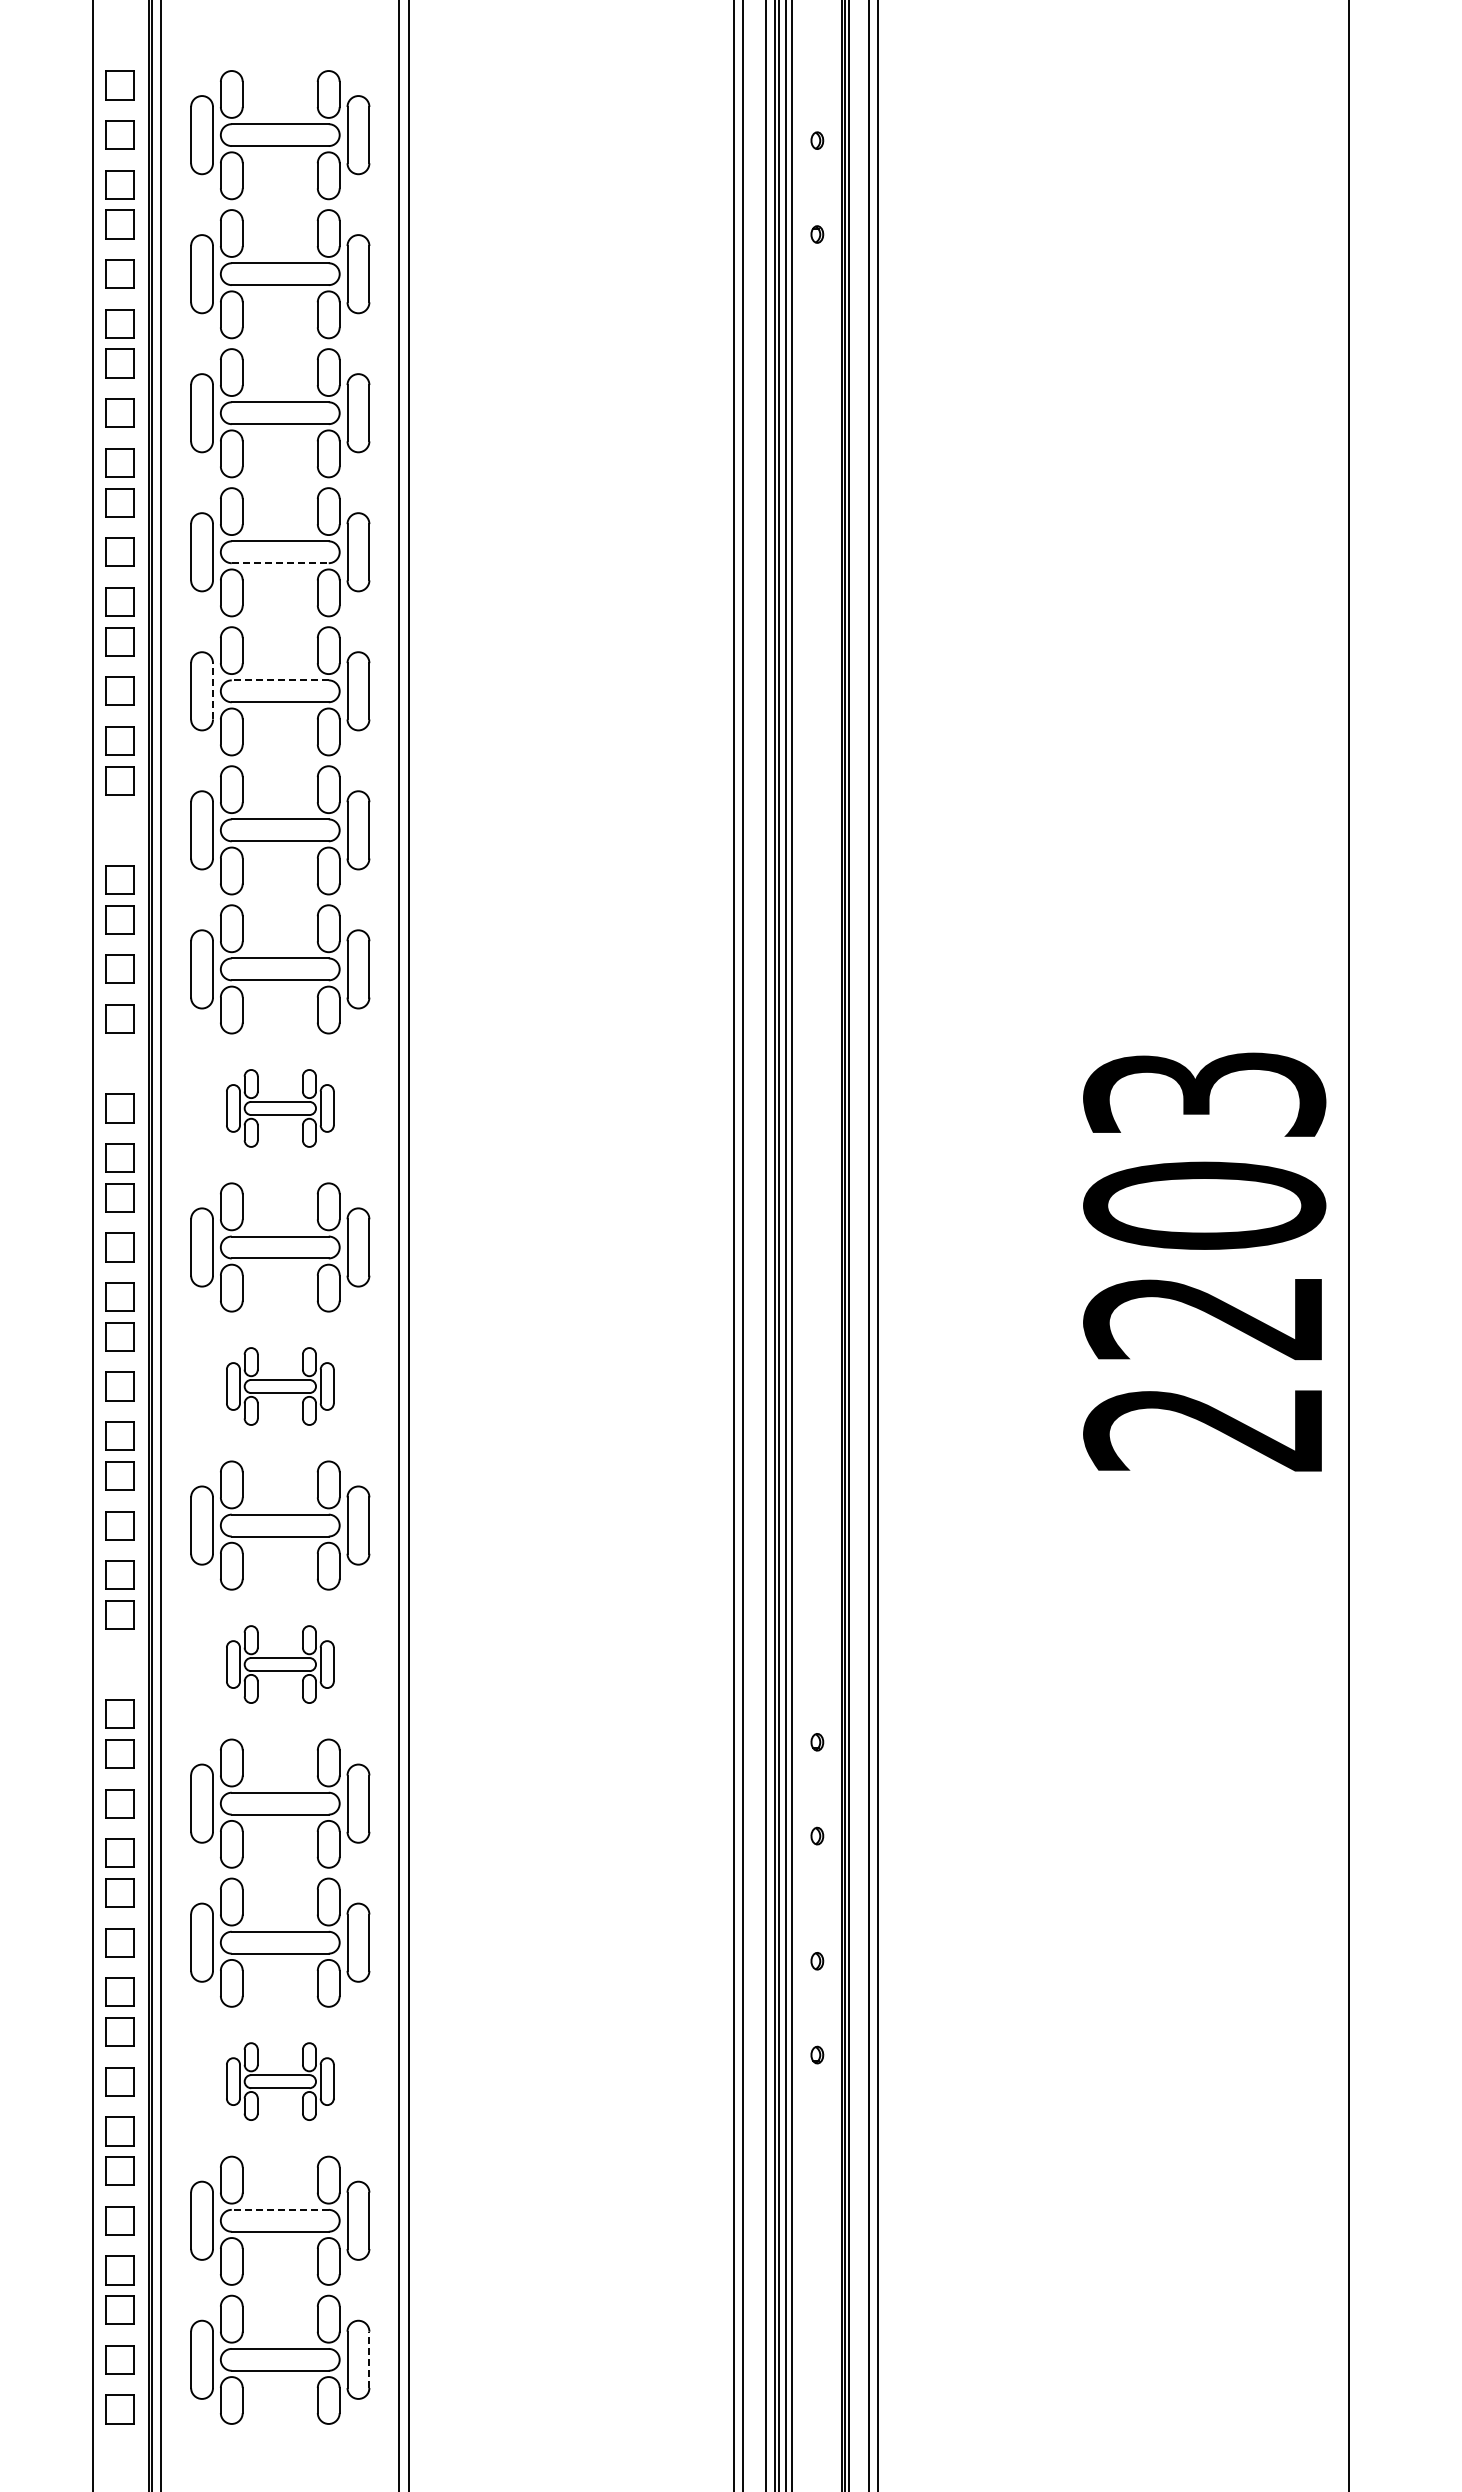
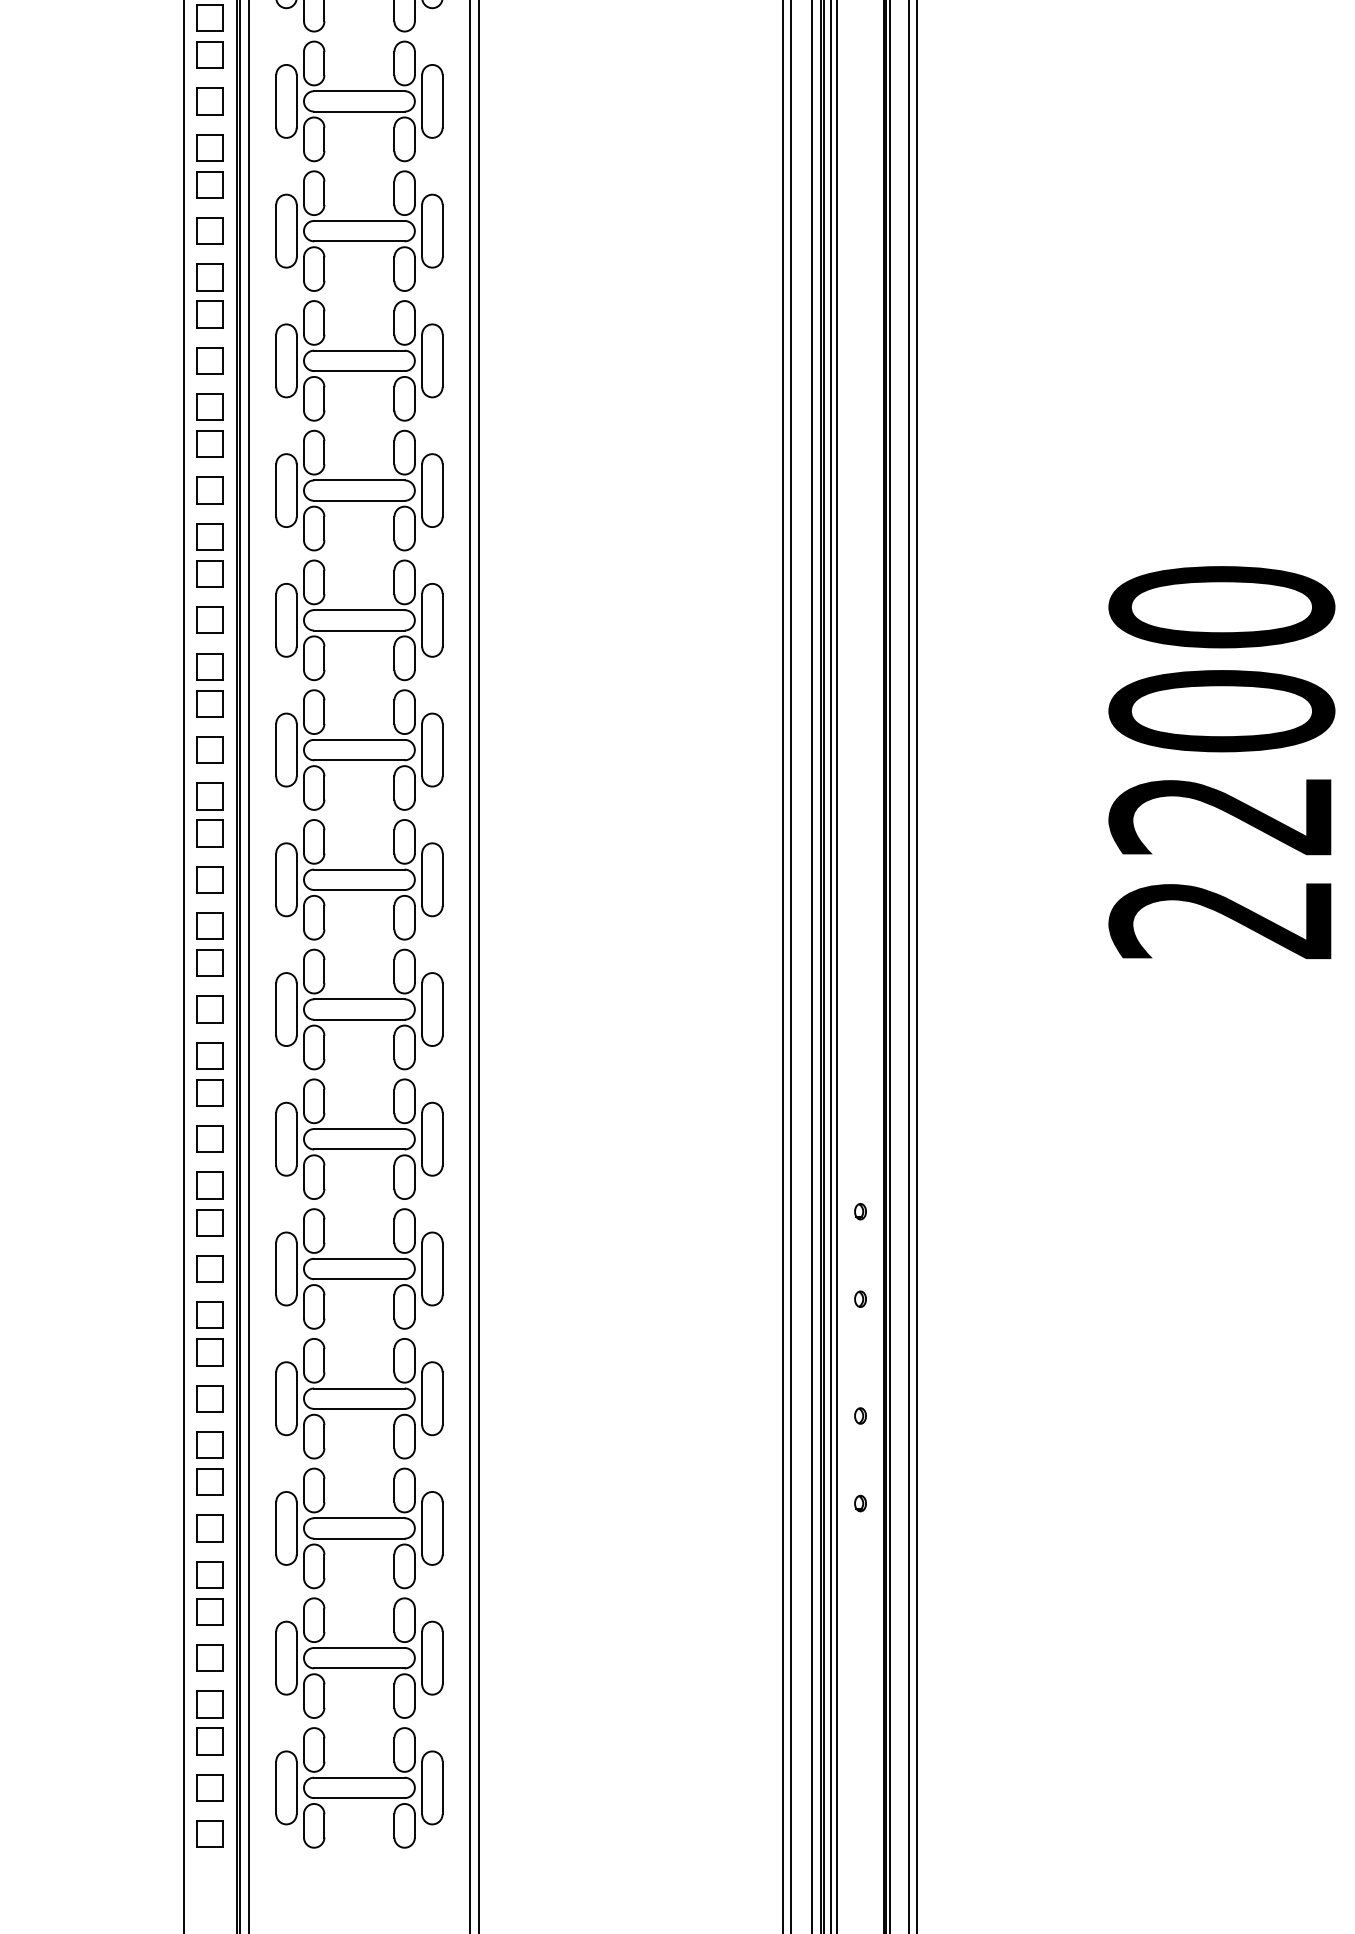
line: (280, 563) -> (359, 111), dashed -> solid
line: (279, 680) -> (358, 221), dashed -> solid
line: (213, 690) -> (297, 230), dashed -> solid
part: (119, 829) -> (209, 360), added
part: (119, 1058) -> (209, 573), added
text: (1204, 1094) -> (1221, 607), 2203 -> 2200
part: (280, 1108) -> (359, 620), size x1.67
part: (280, 1386) -> (359, 879), size x1.67
part: (119, 1664) -> (209, 1139), added
part: (280, 1664) -> (359, 1139), size x1.67
part: (280, 2081) -> (359, 1528), size x1.67
line: (279, 2209) -> (358, 1647), dashed -> solid
line: (369, 2359) -> (442, 1787), dashed -> solid

